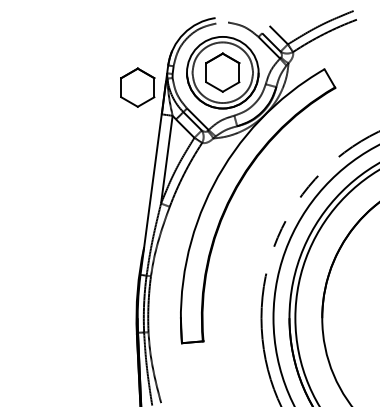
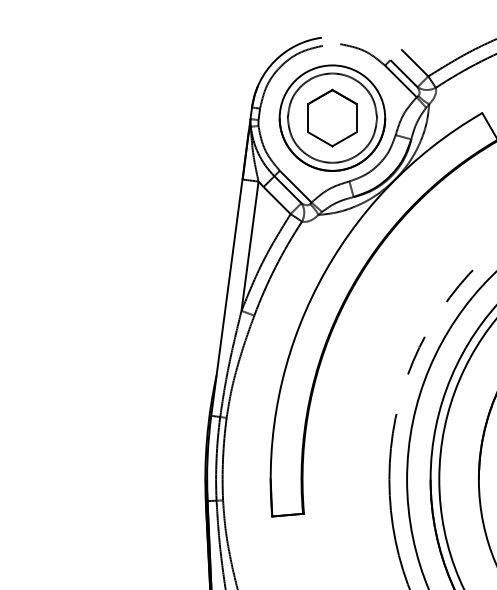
part: (137, 87) -> (206, 139), removed

